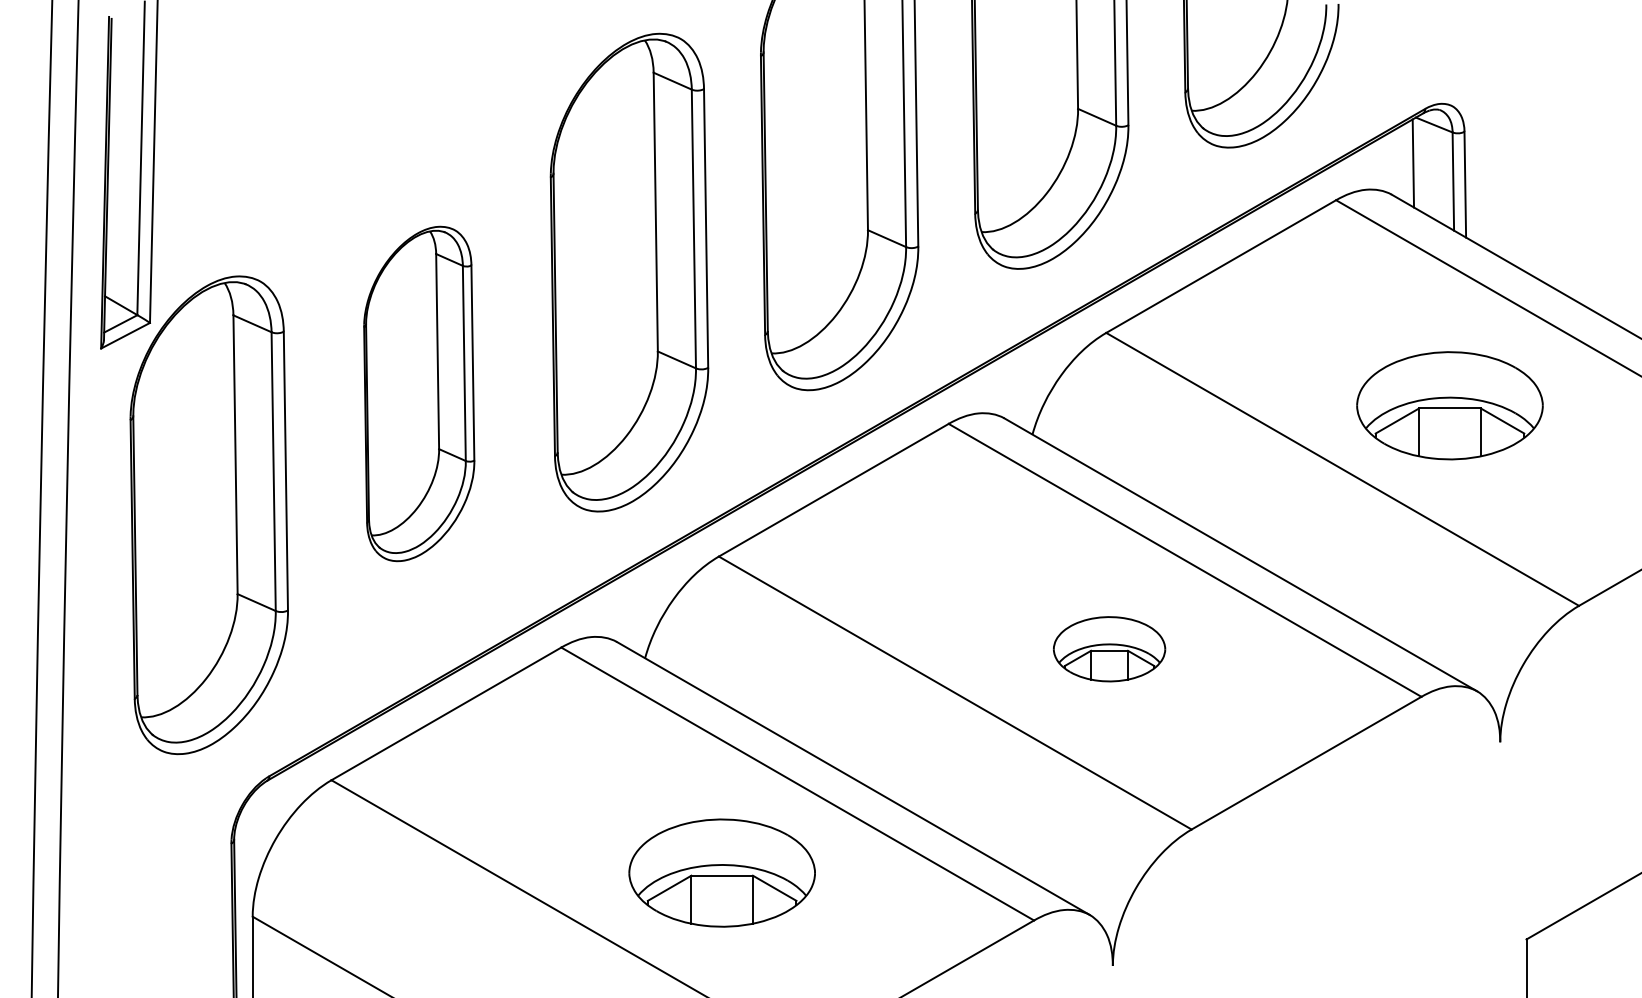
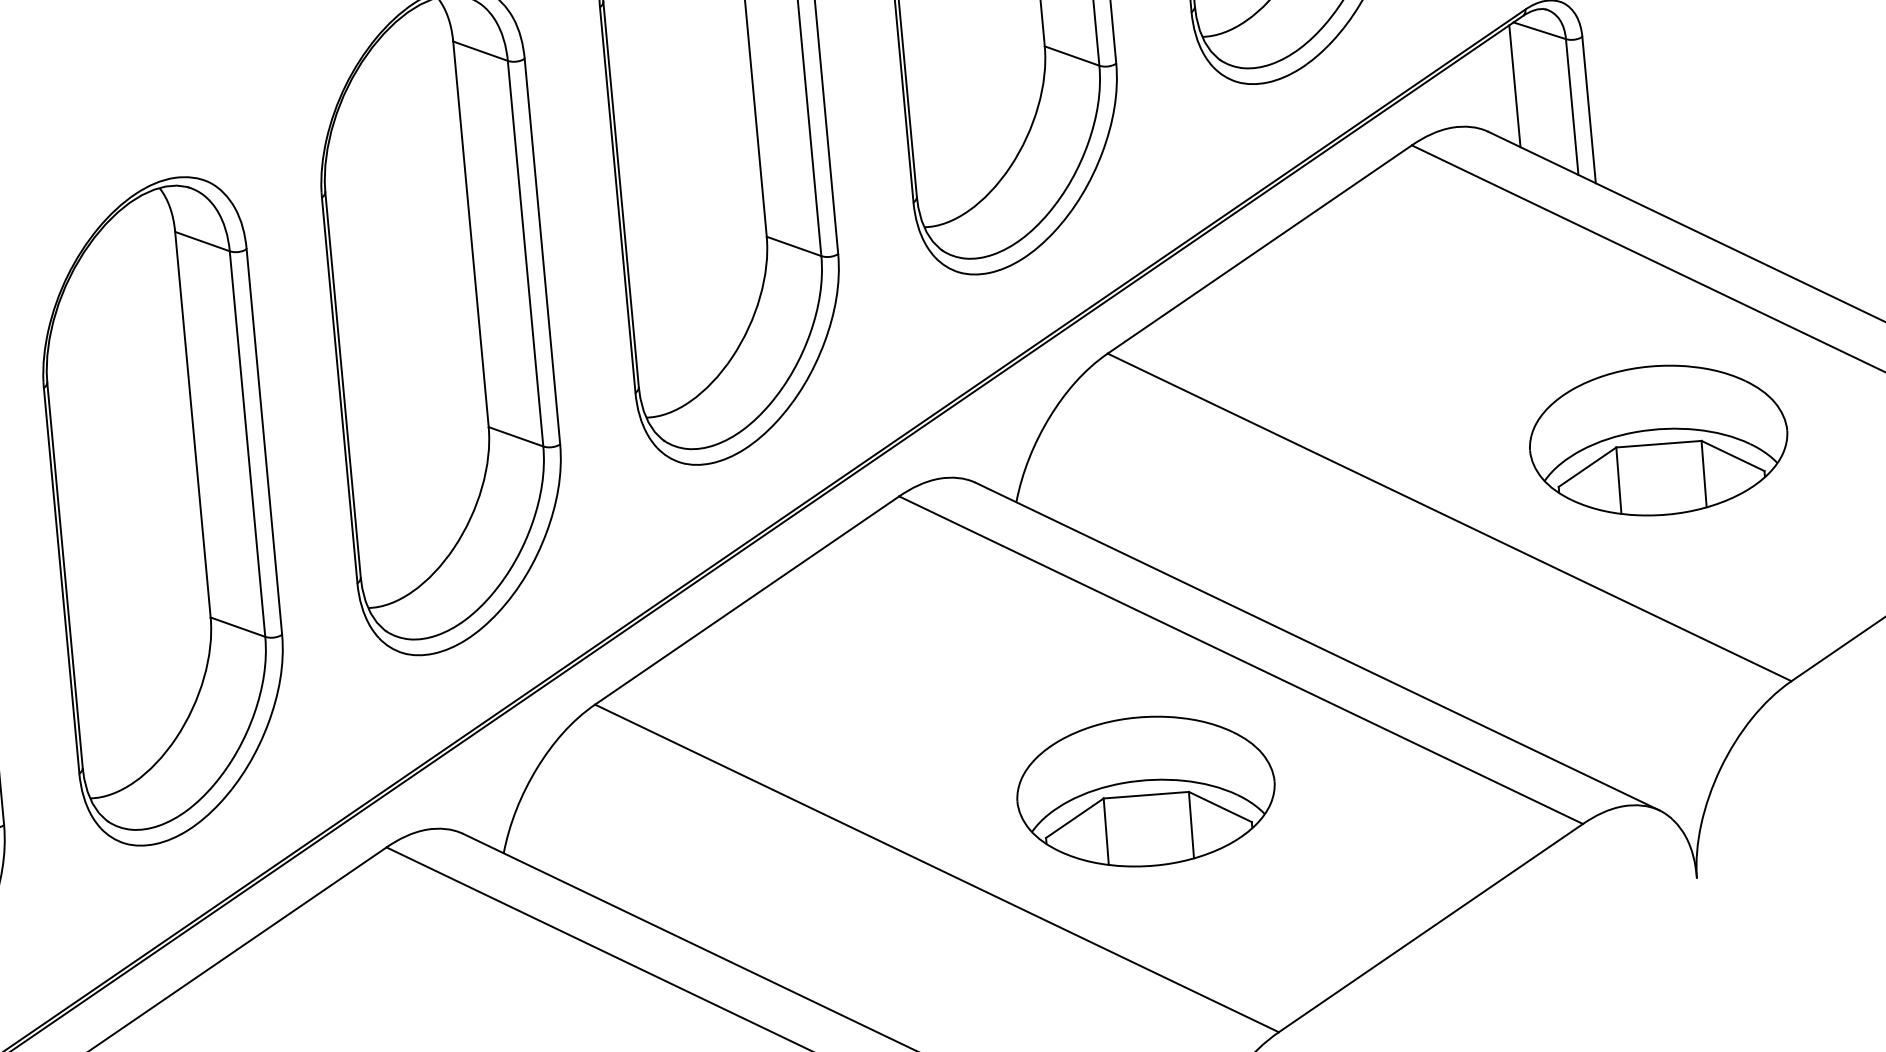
part: (418, 393) -> (161, 510), size x1.43
part: (1449, 405) -> (1657, 440), moved
part: (1109, 648) -> (1145, 790), size x1.67

